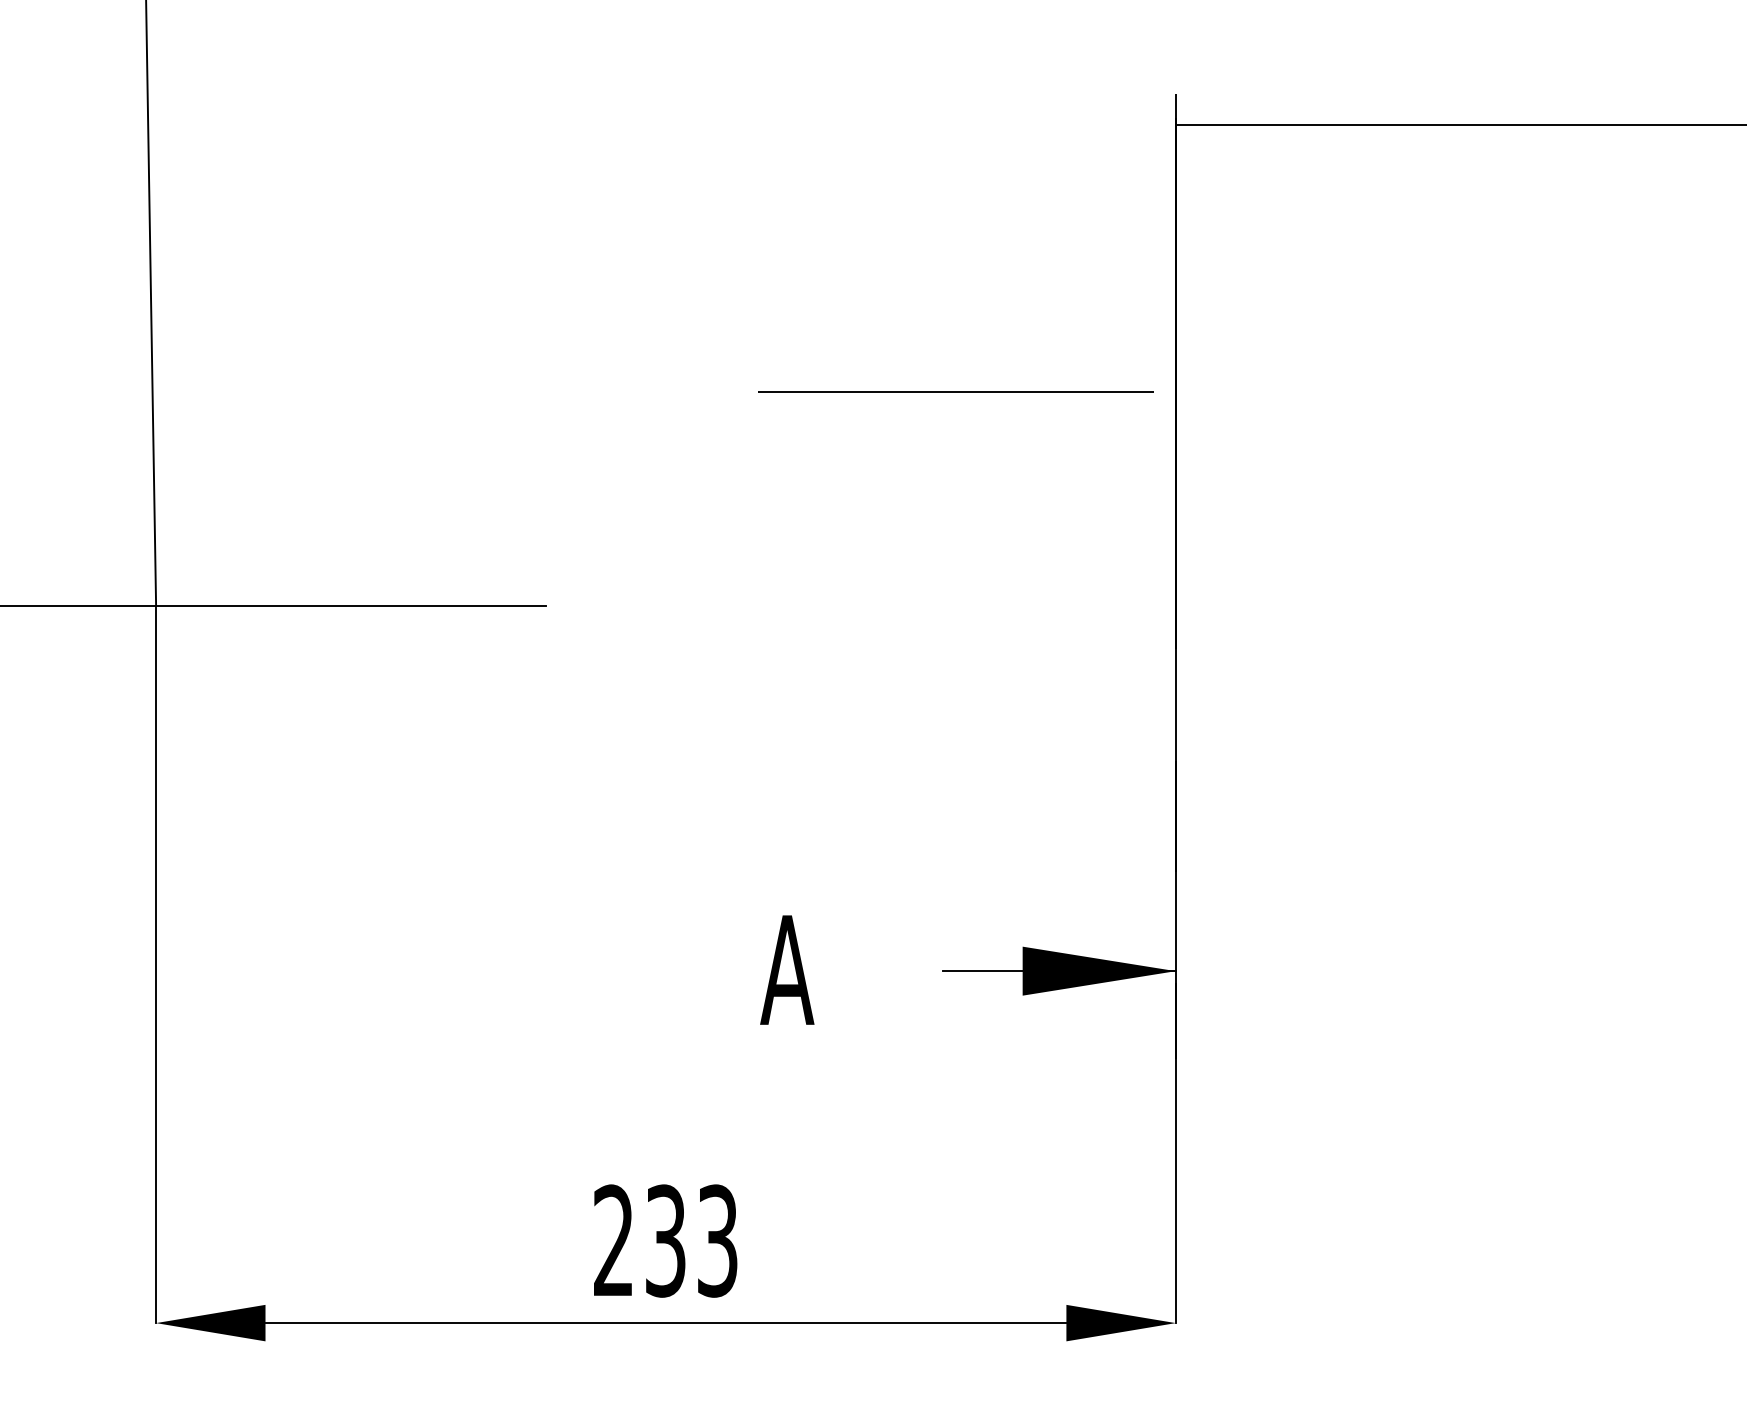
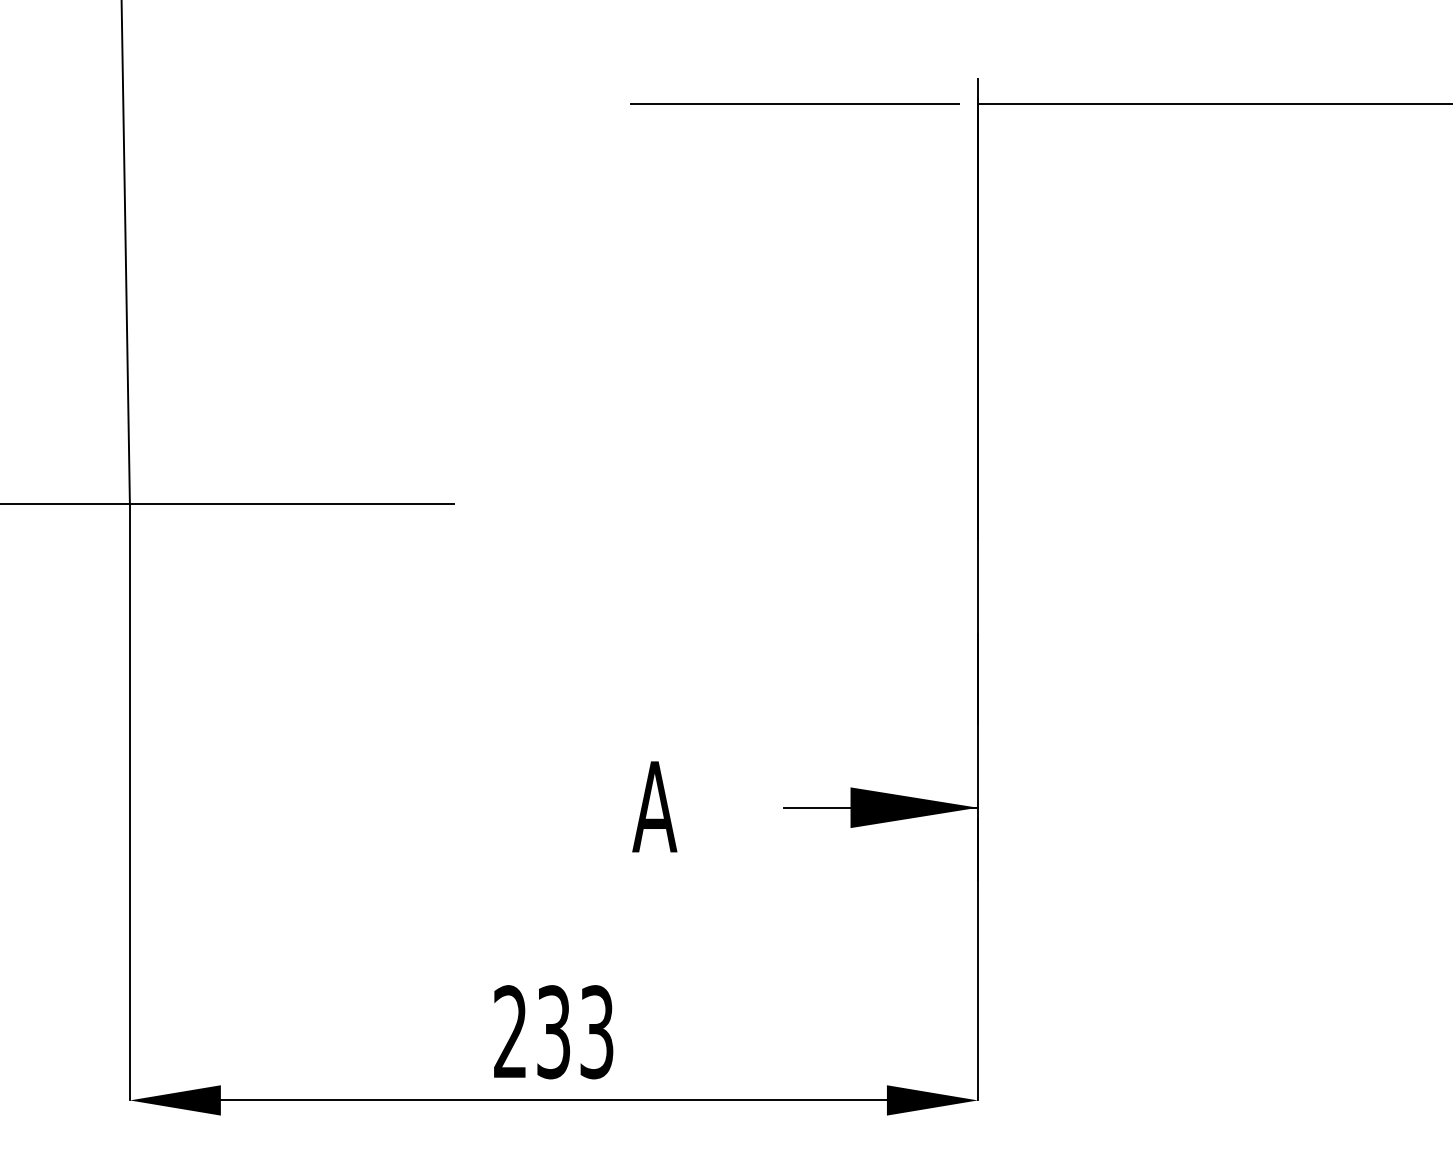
line: (955, 391) -> (794, 103), moved

